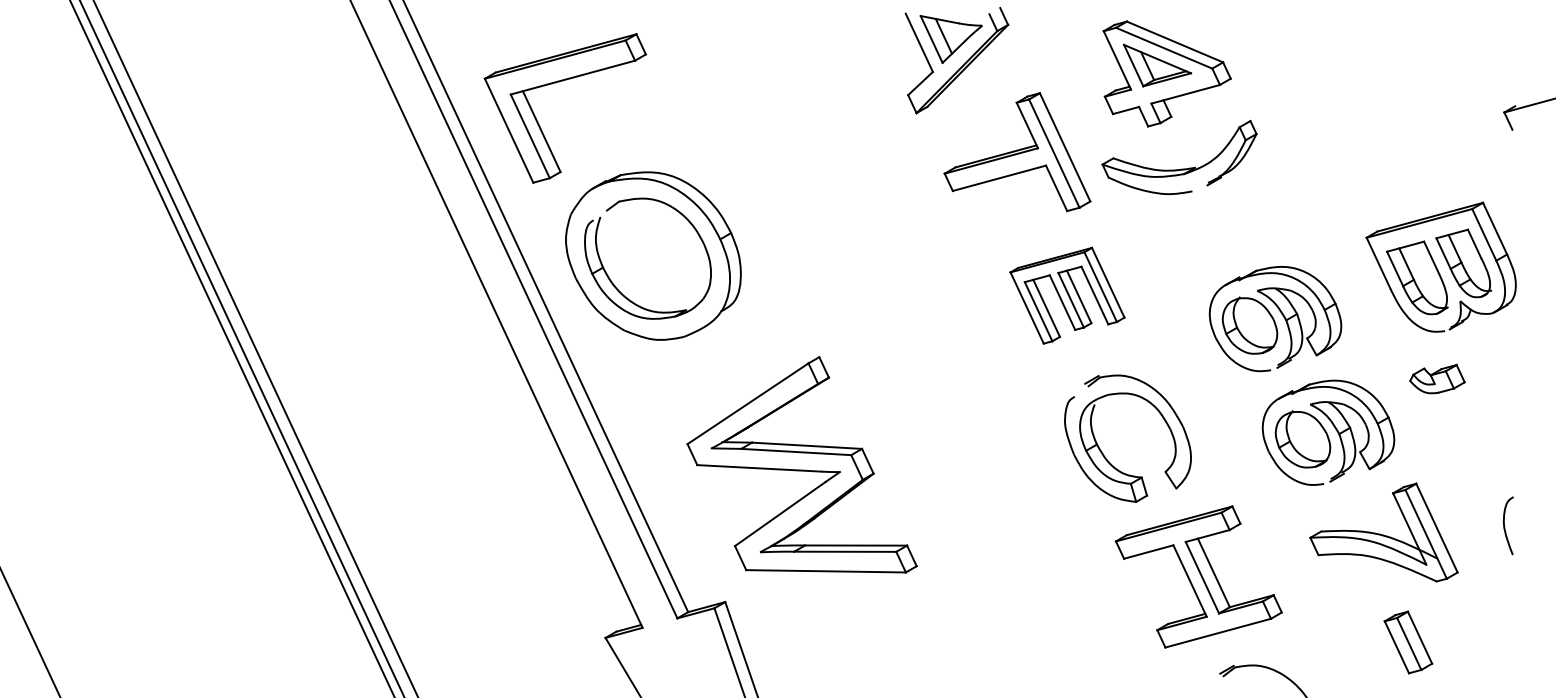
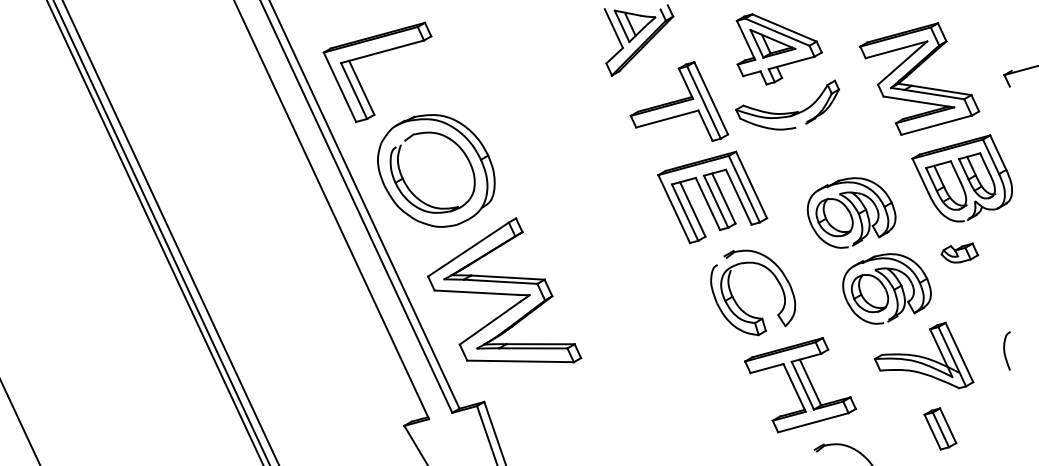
part: (1375, 128) -> (918, 85), added
part: (1067, 295) -> (712, 197), size x1.43
part: (801, 465) -> (504, 290), moved

